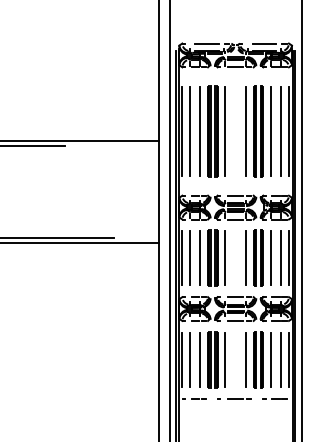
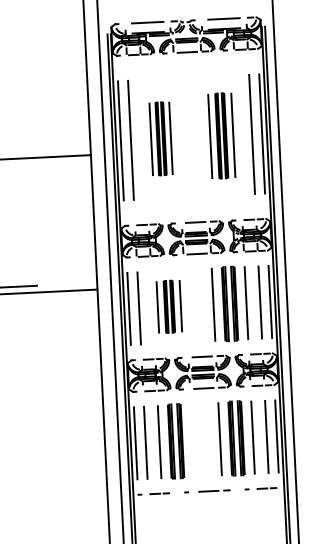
part: (212, 131) -> (160, 138), size x0.6
part: (258, 131) -> (221, 135), size x0.7
part: (212, 257) -> (169, 305), size x0.7
line: (225, 359) -> (192, 440), removed

